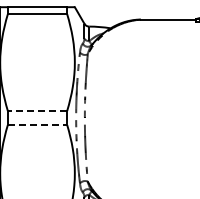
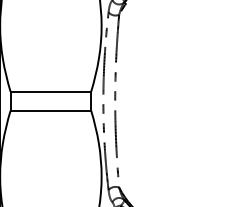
line: (37, 110) -> (50, 91), dashed -> solid
line: (37, 125) -> (50, 111), dashed -> solid

